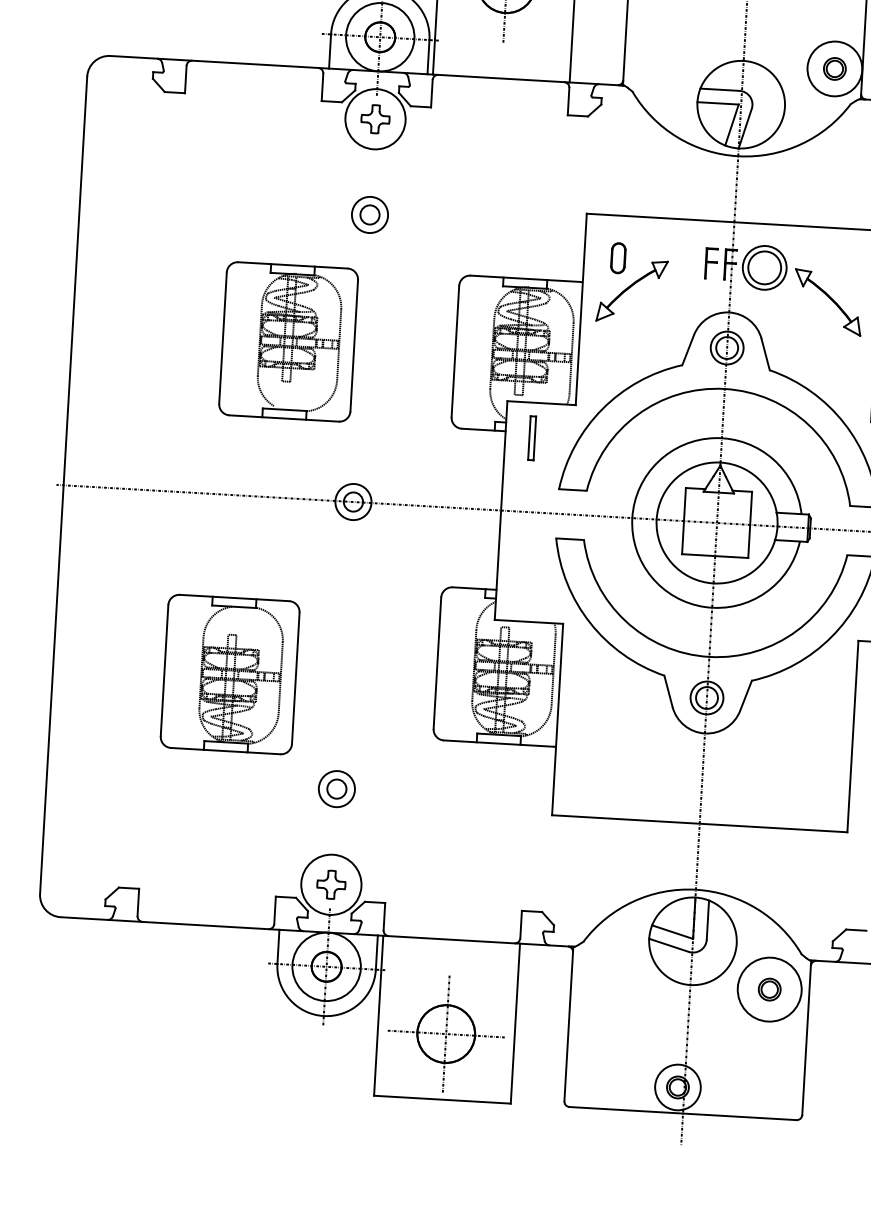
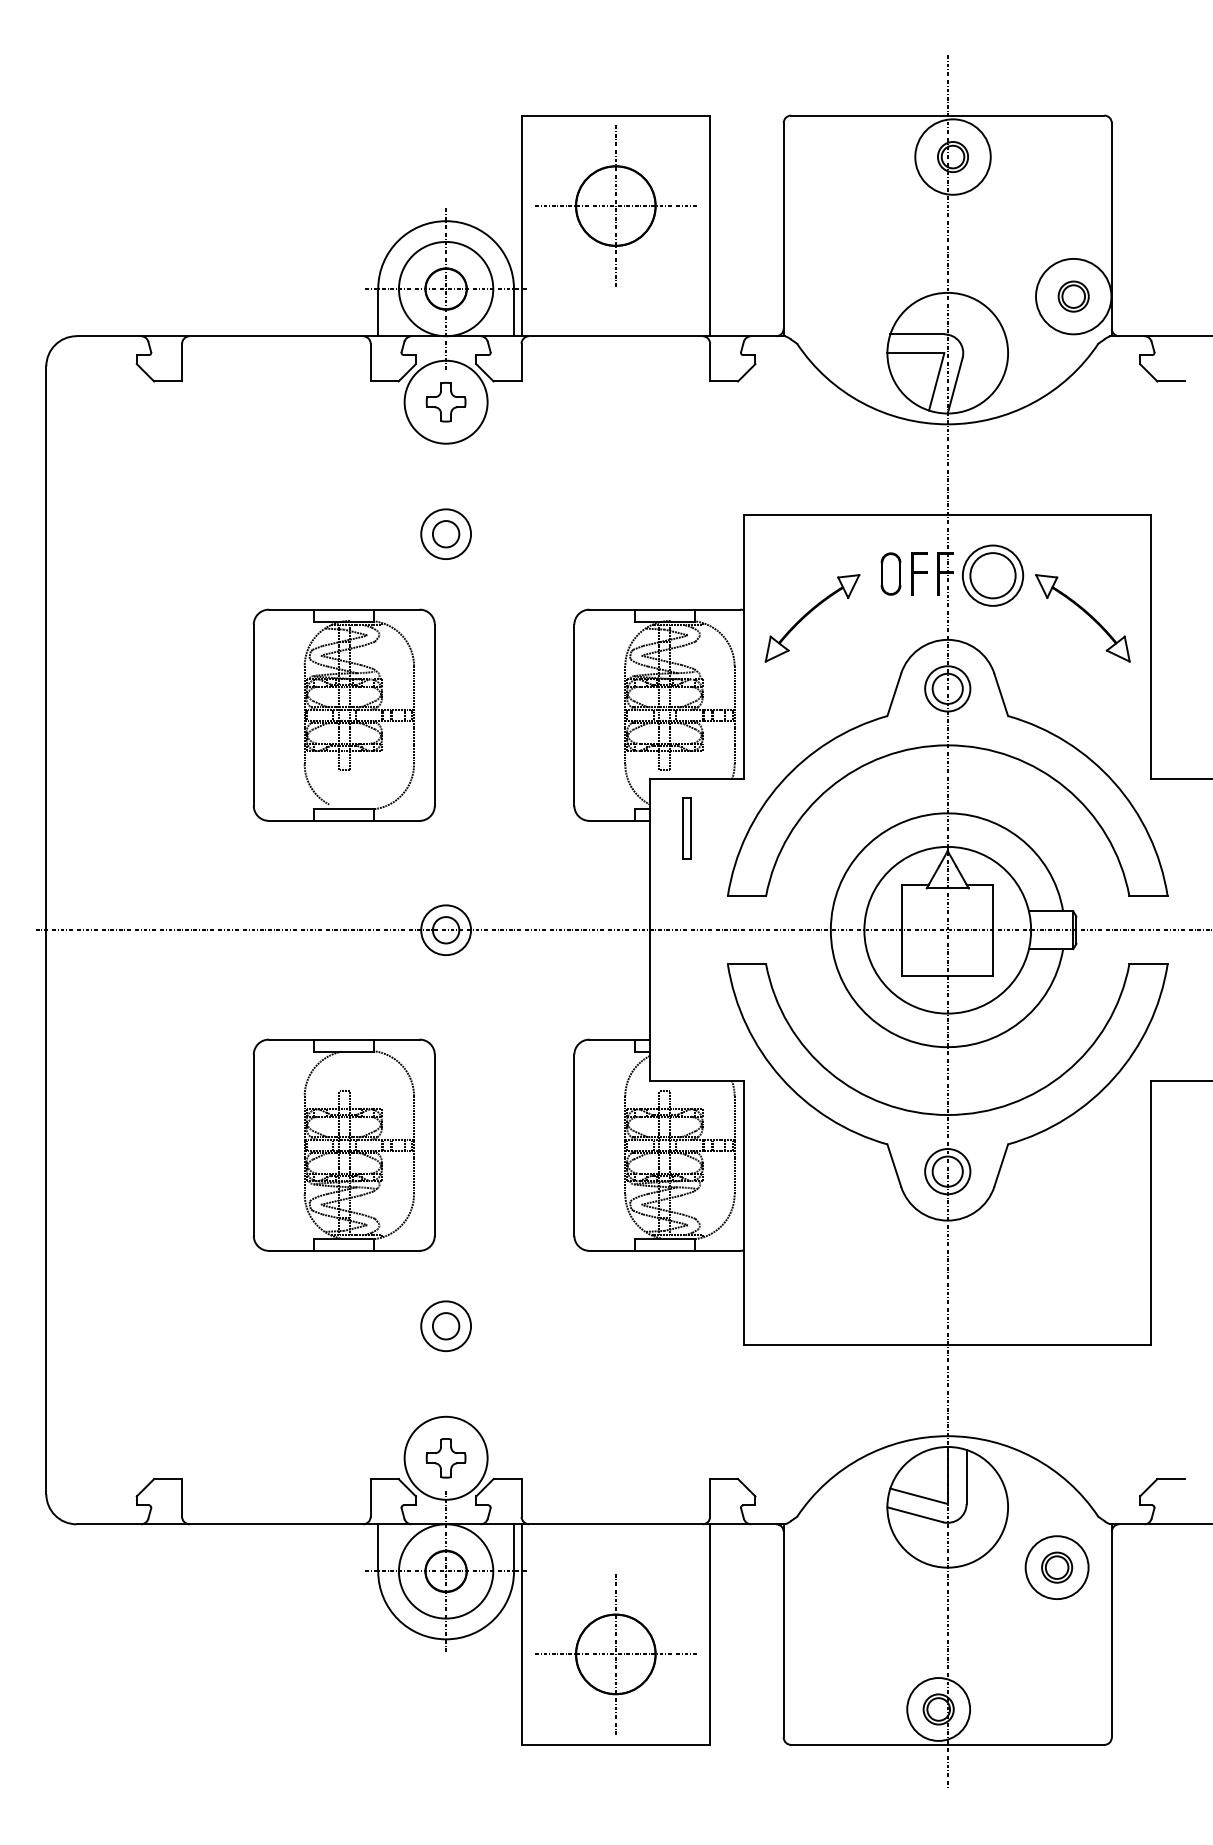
part: (618, 257) -> (890, 573), moved
part: (229, 673) -> (343, 1144), moved
circle: (769, 989) -> (1056, 1567), size x0.71

